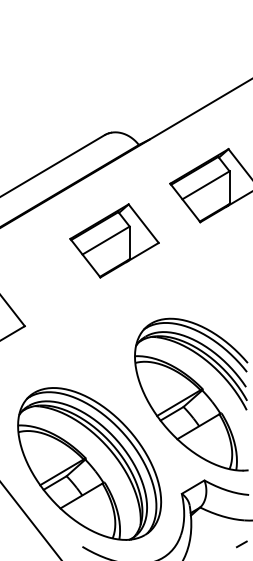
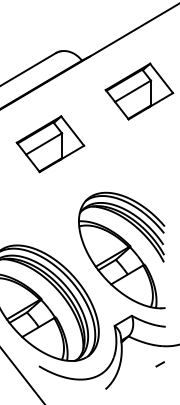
part: (114, 240) -> (50, 143), moved

